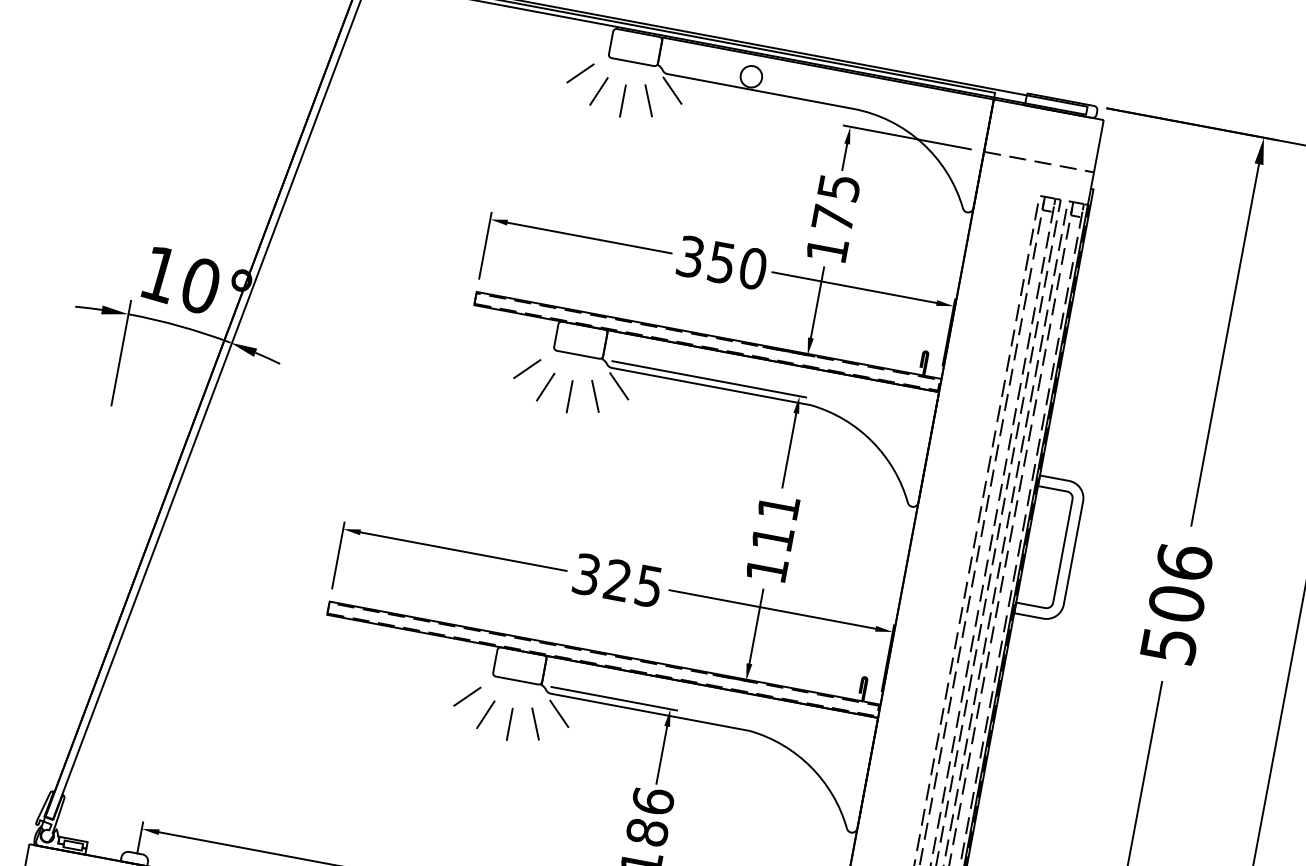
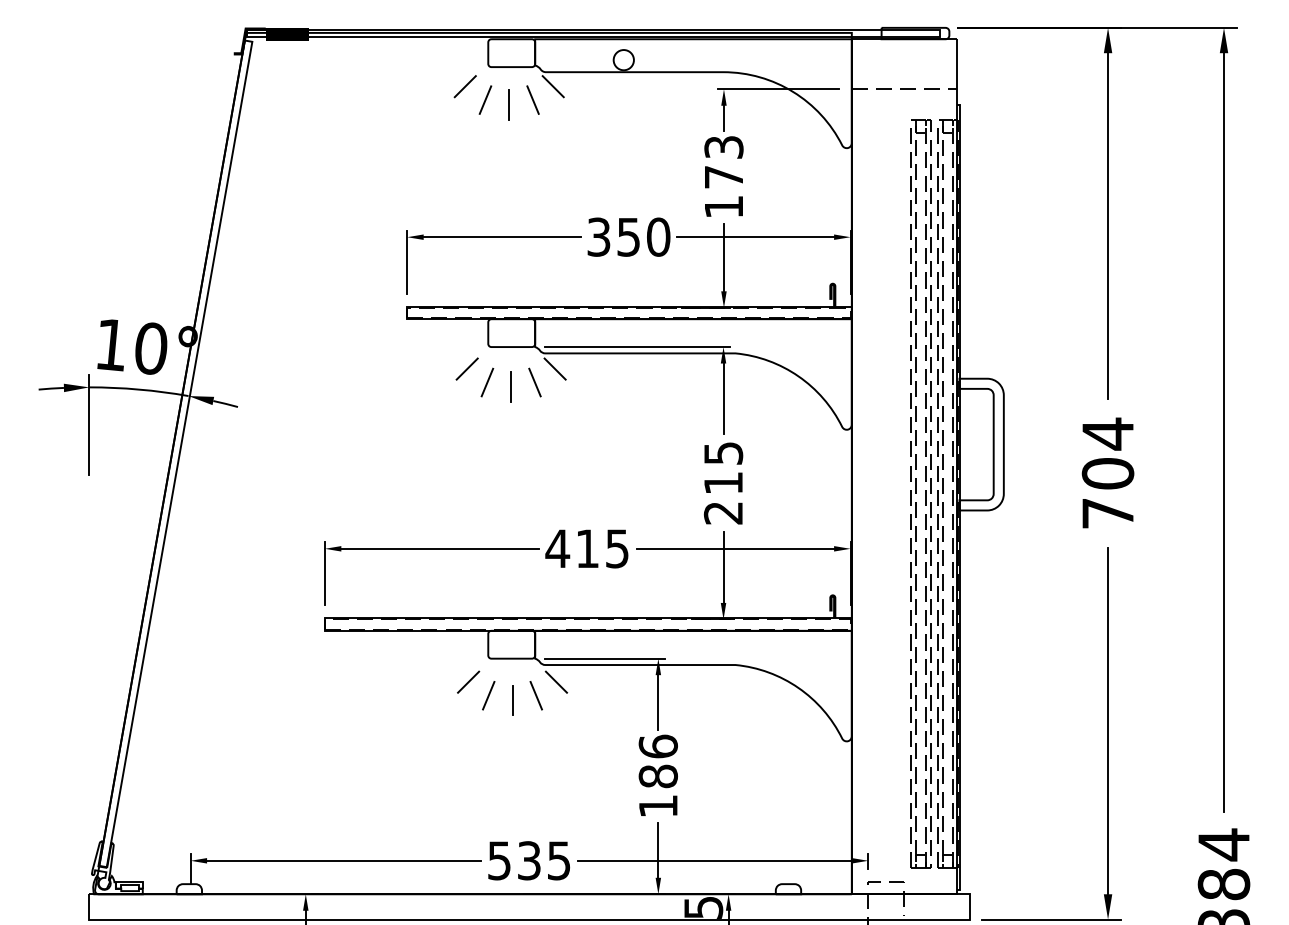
text: (838, 187) -> (723, 147), 175 -> 173
text: (772, 538) -> (723, 483), 111 -> 215
text: (601, 577) -> (571, 548), 325 -> 415
text: (1176, 602) -> (1107, 472), 506 -> 704

